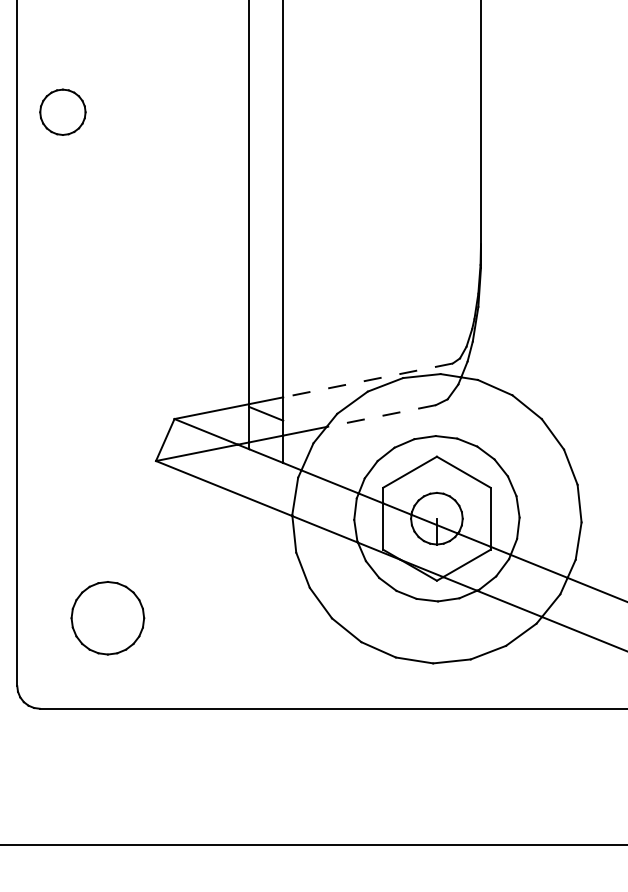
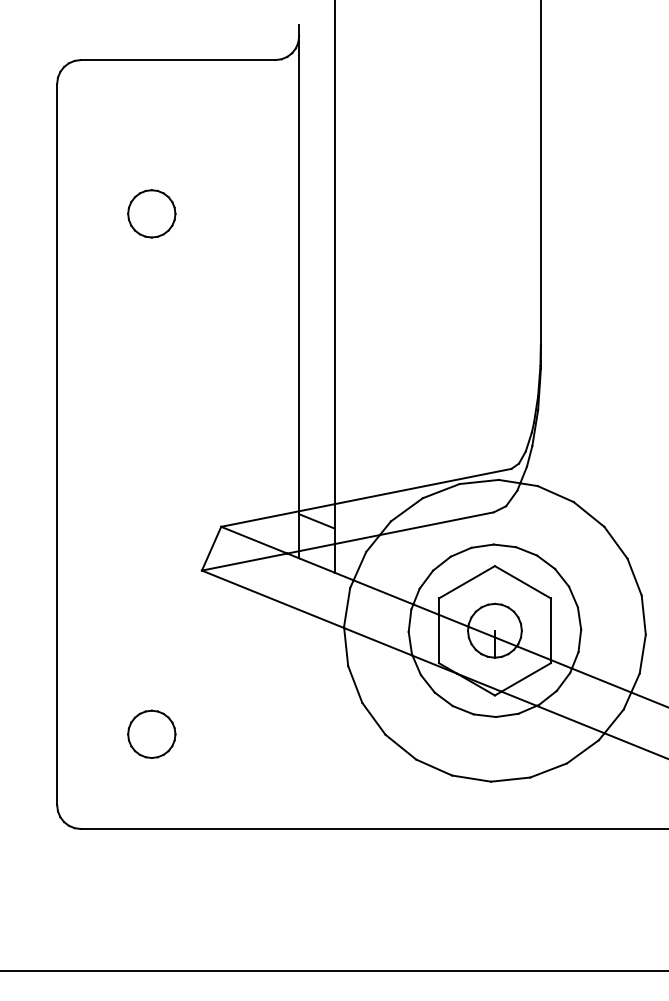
part: (62, 111) -> (151, 213), moved
line: (367, 380) -> (422, 486), dashed -> solid
line: (380, 415) -> (436, 523), dashed -> solid
part: (107, 617) -> (151, 733), size x0.62

